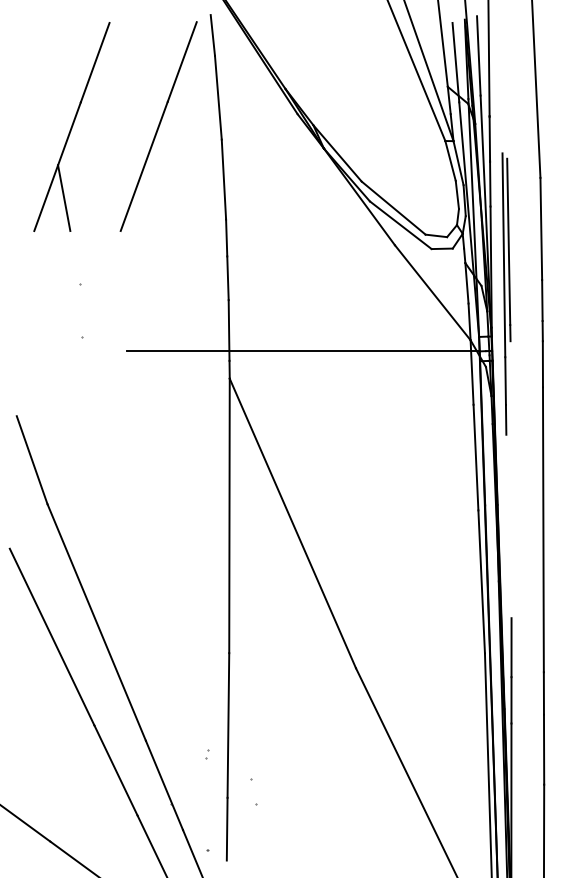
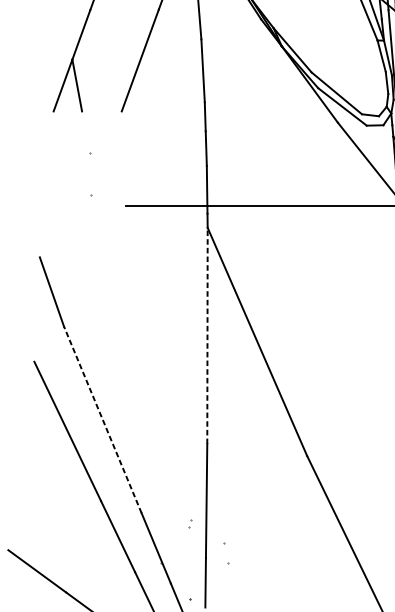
line: (229, 515) -> (207, 335), solid -> dashed
line: (96, 622) -> (102, 419), solid -> dashed

